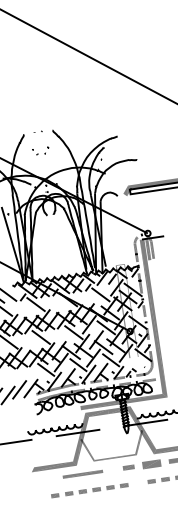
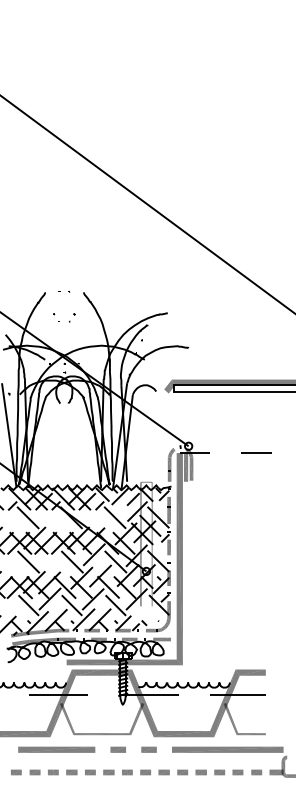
part: (151, 464) -> (148, 749), size x0.62
part: (82, 474) -> (56, 749), size x1.43
part: (138, 483) -> (127, 772), added

